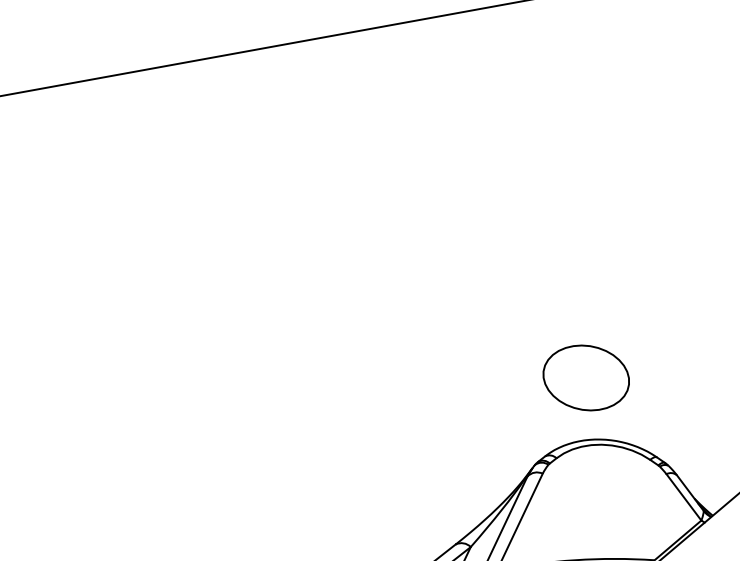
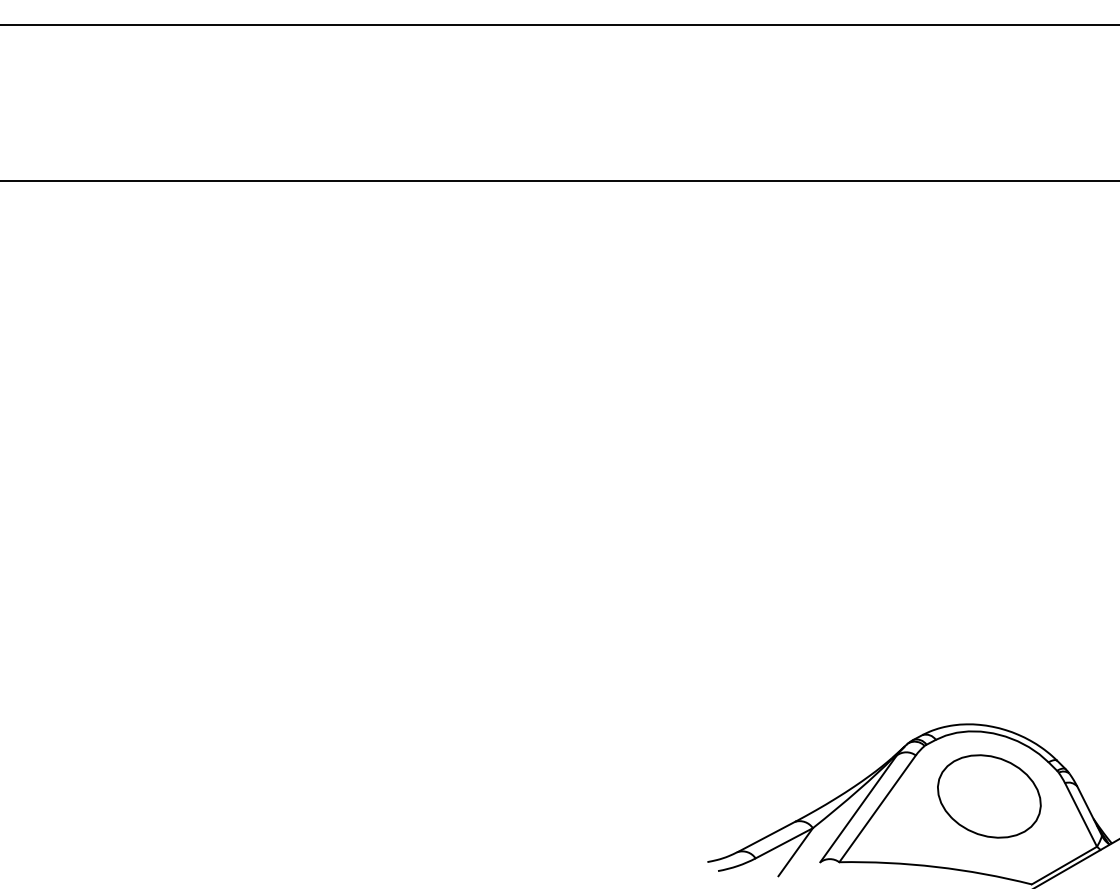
part: (586, 377) -> (989, 796), moved

